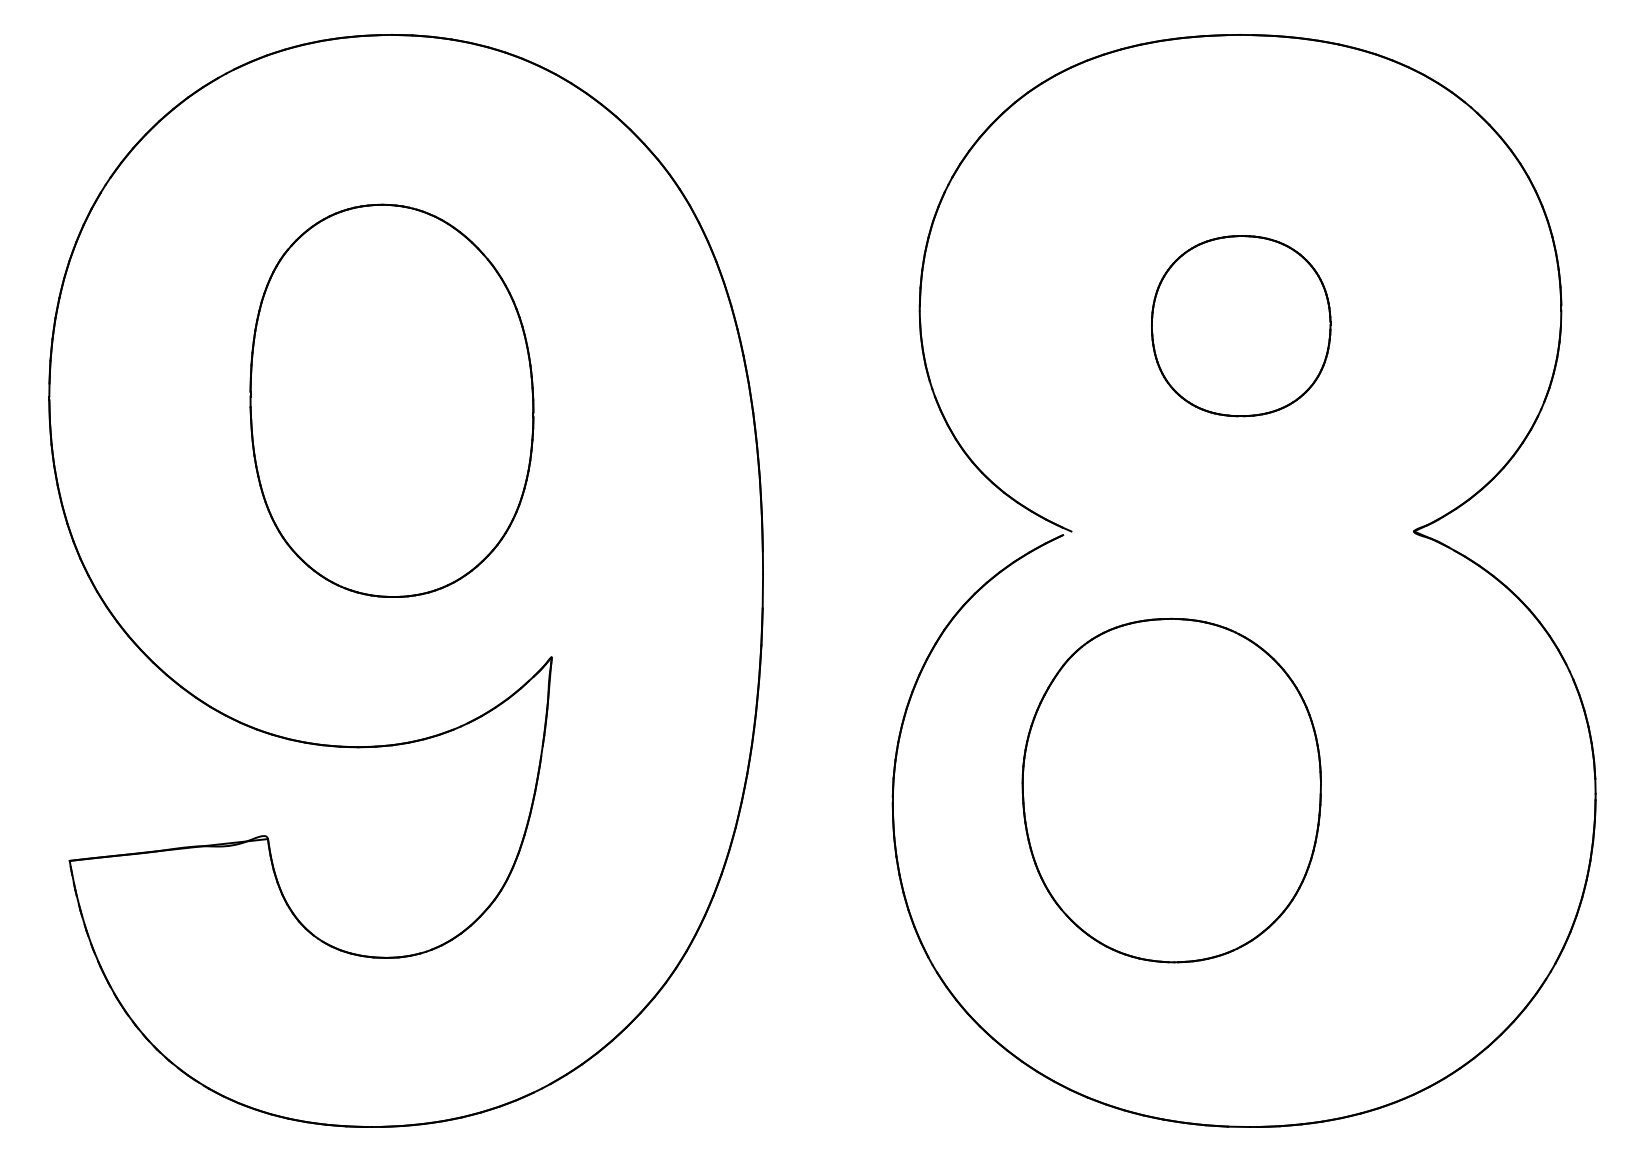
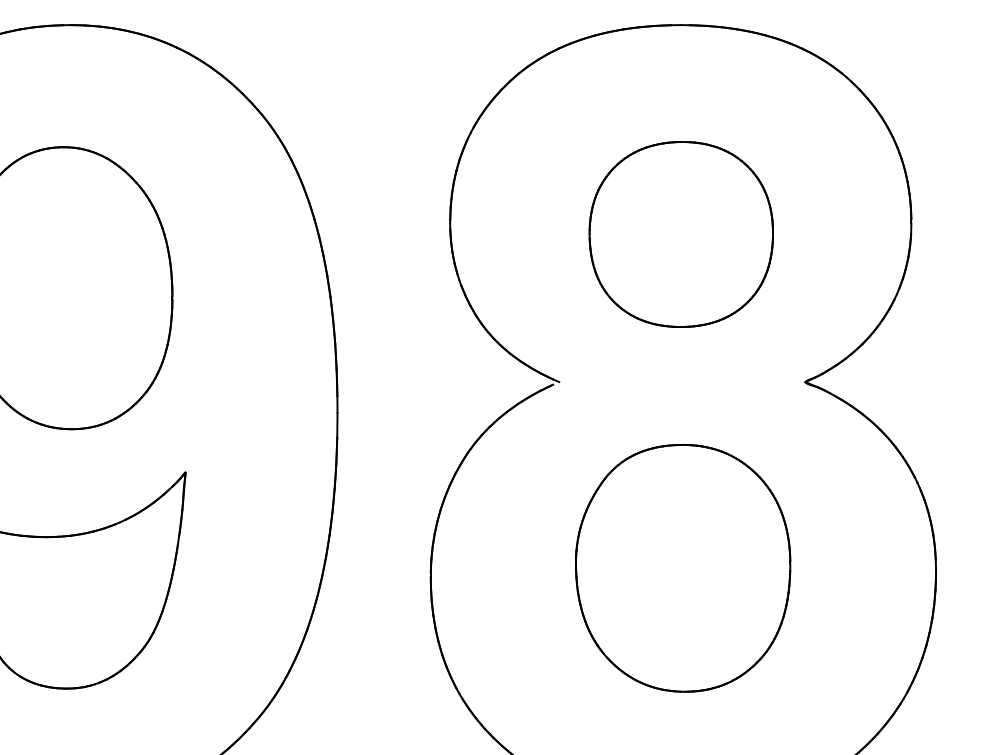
part: (1240, 325) -> (680, 233), size x1.43
part: (1171, 790) -> (682, 568), moved

